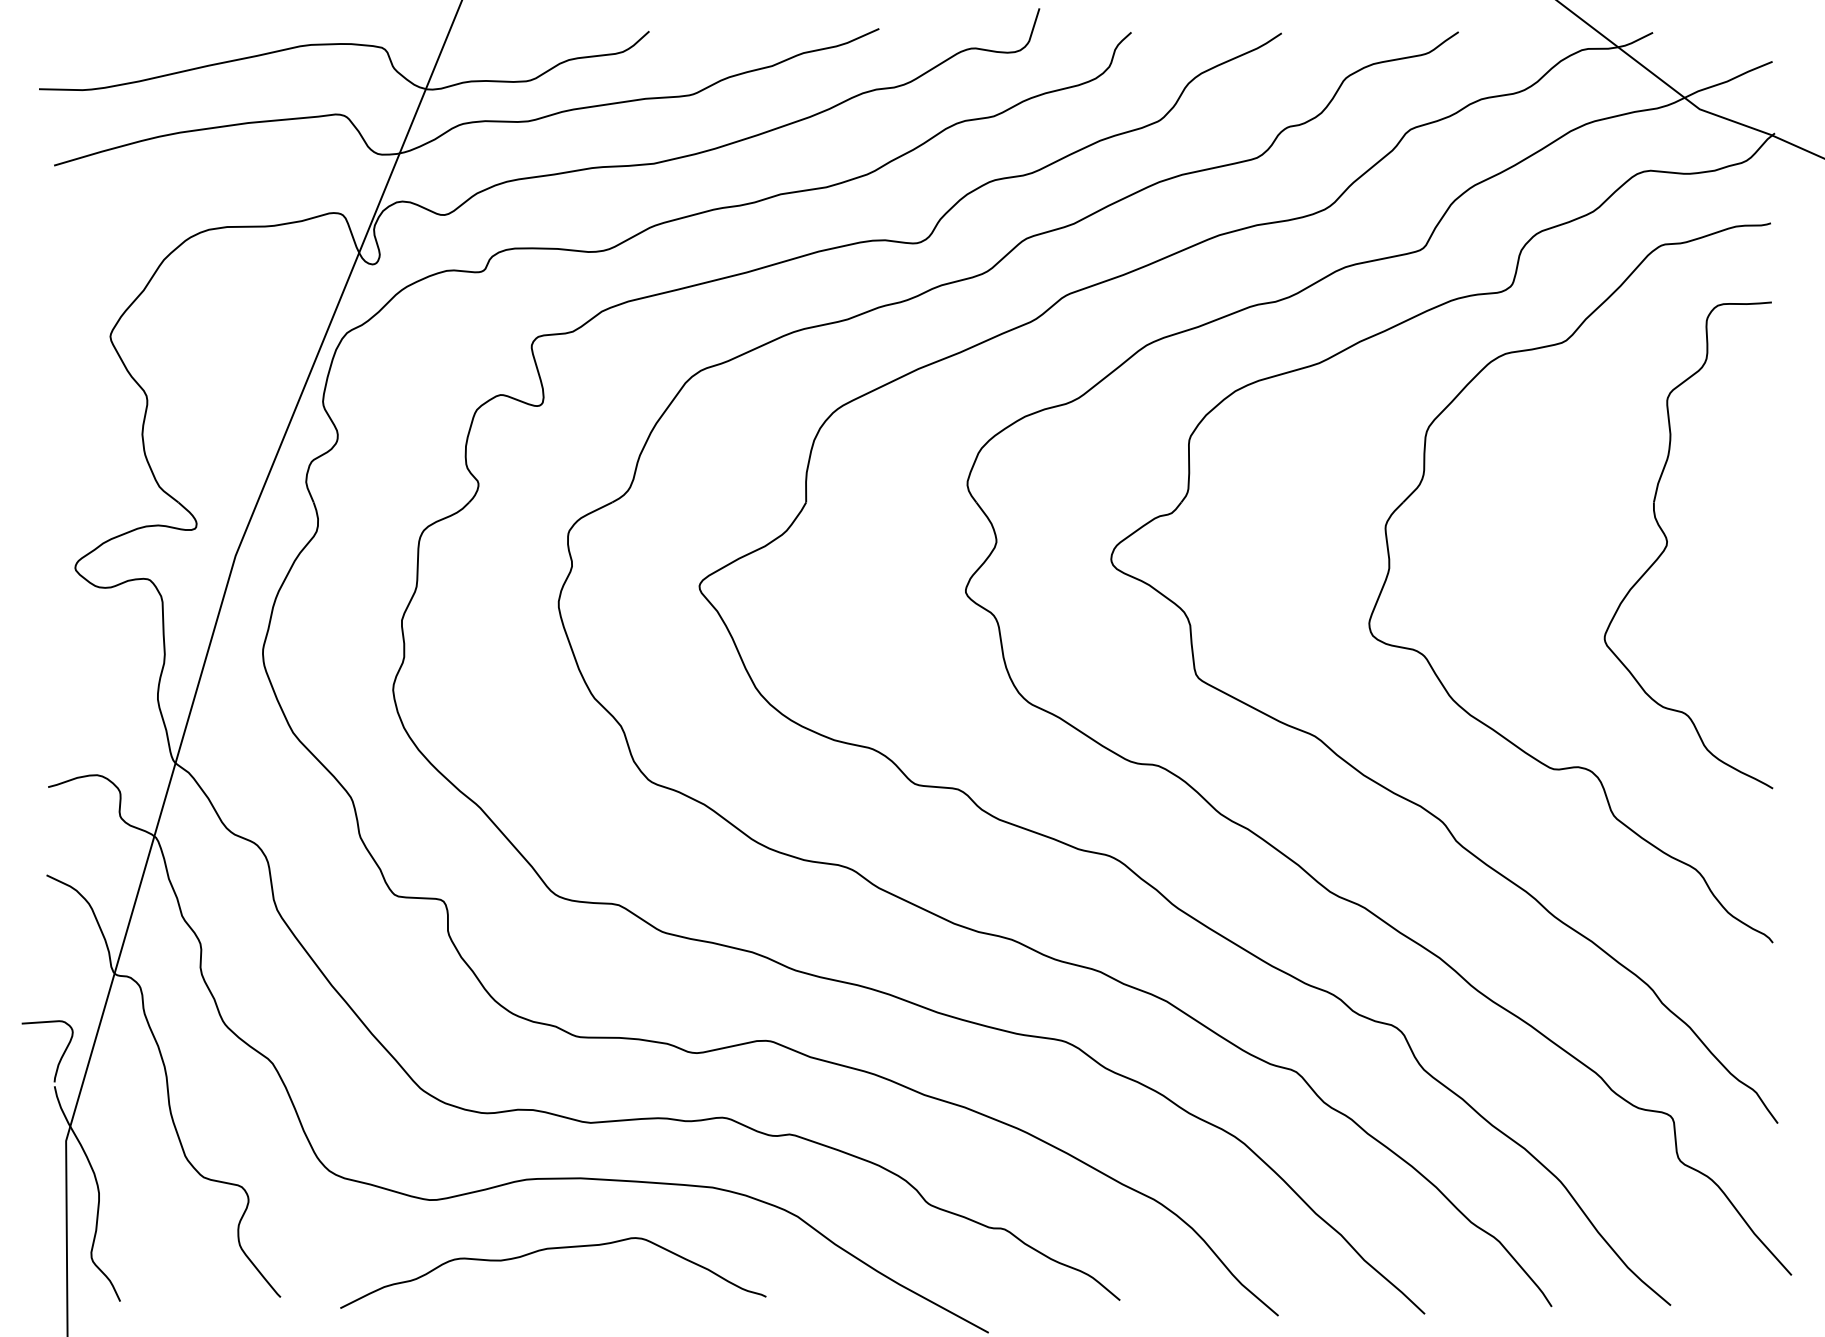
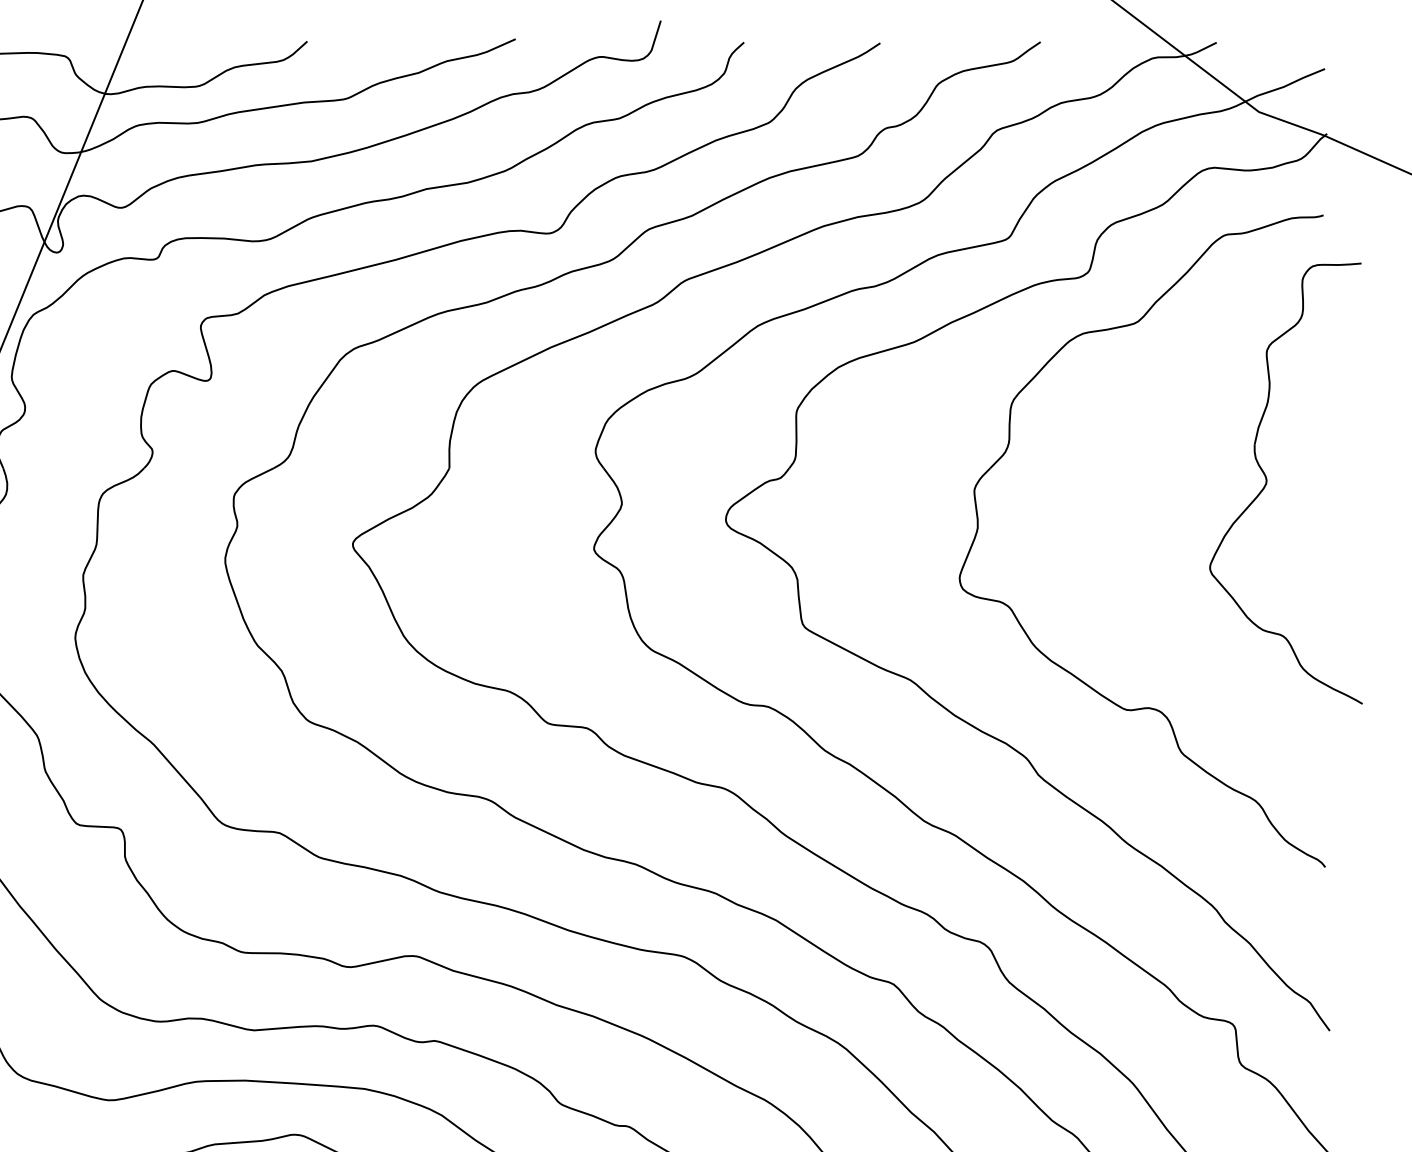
part: (1667, 545) -> (1266, 483), moved

